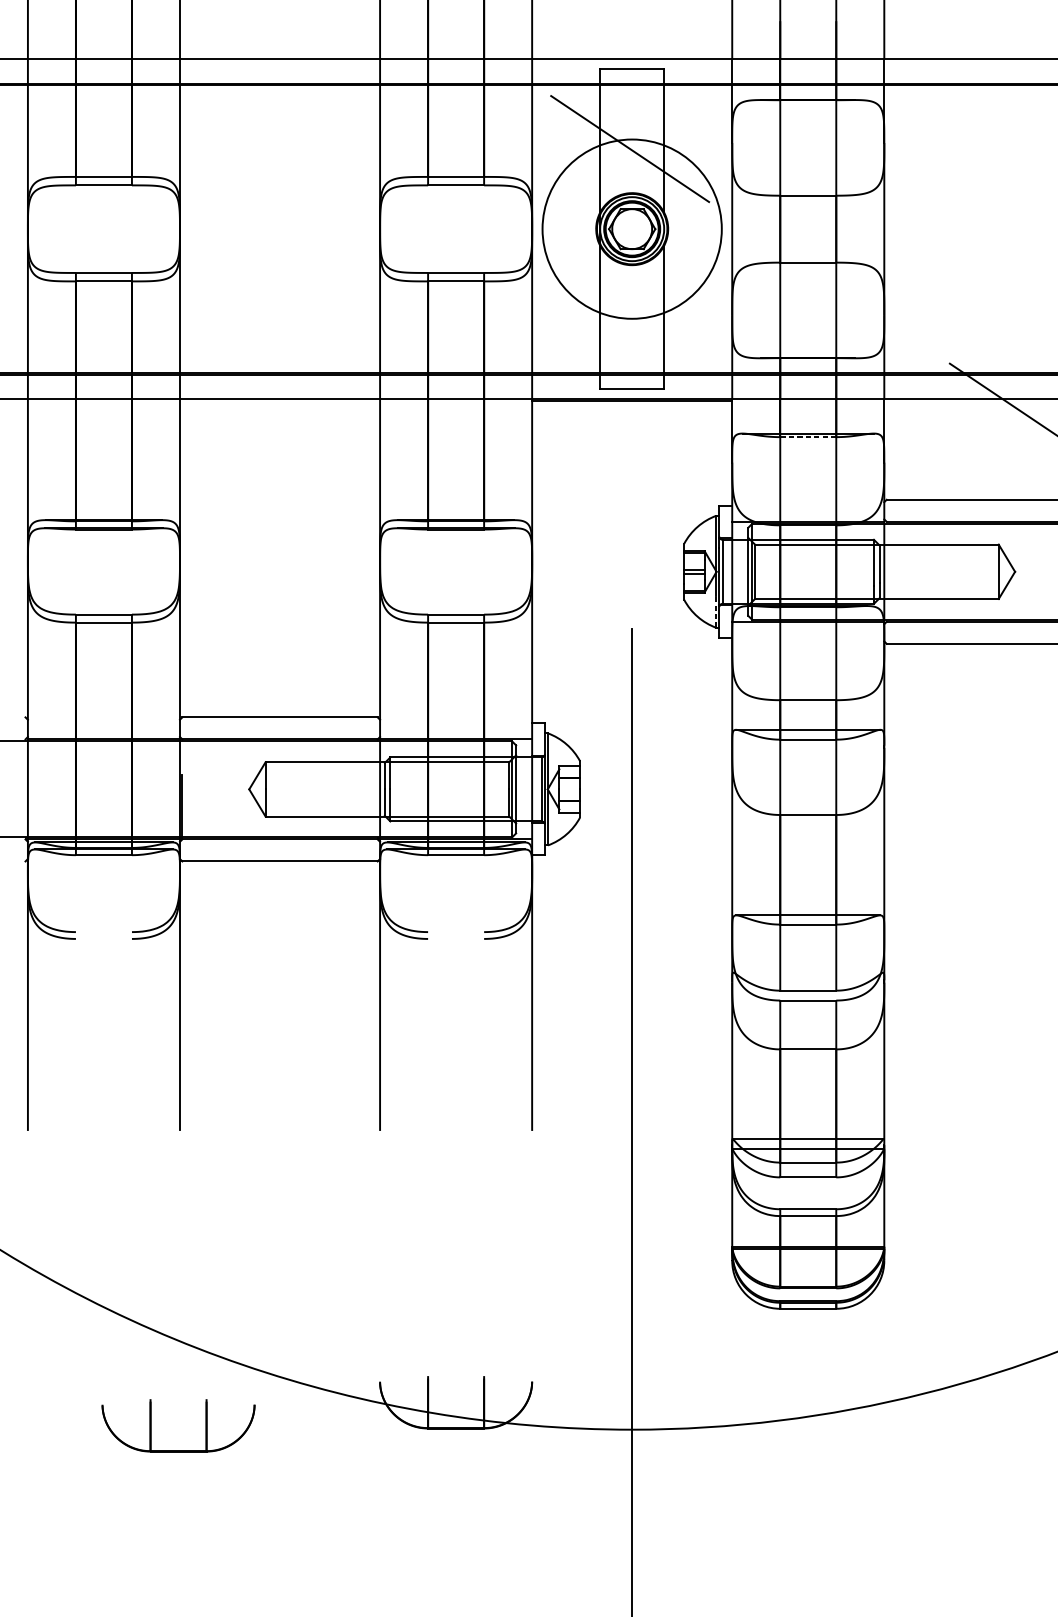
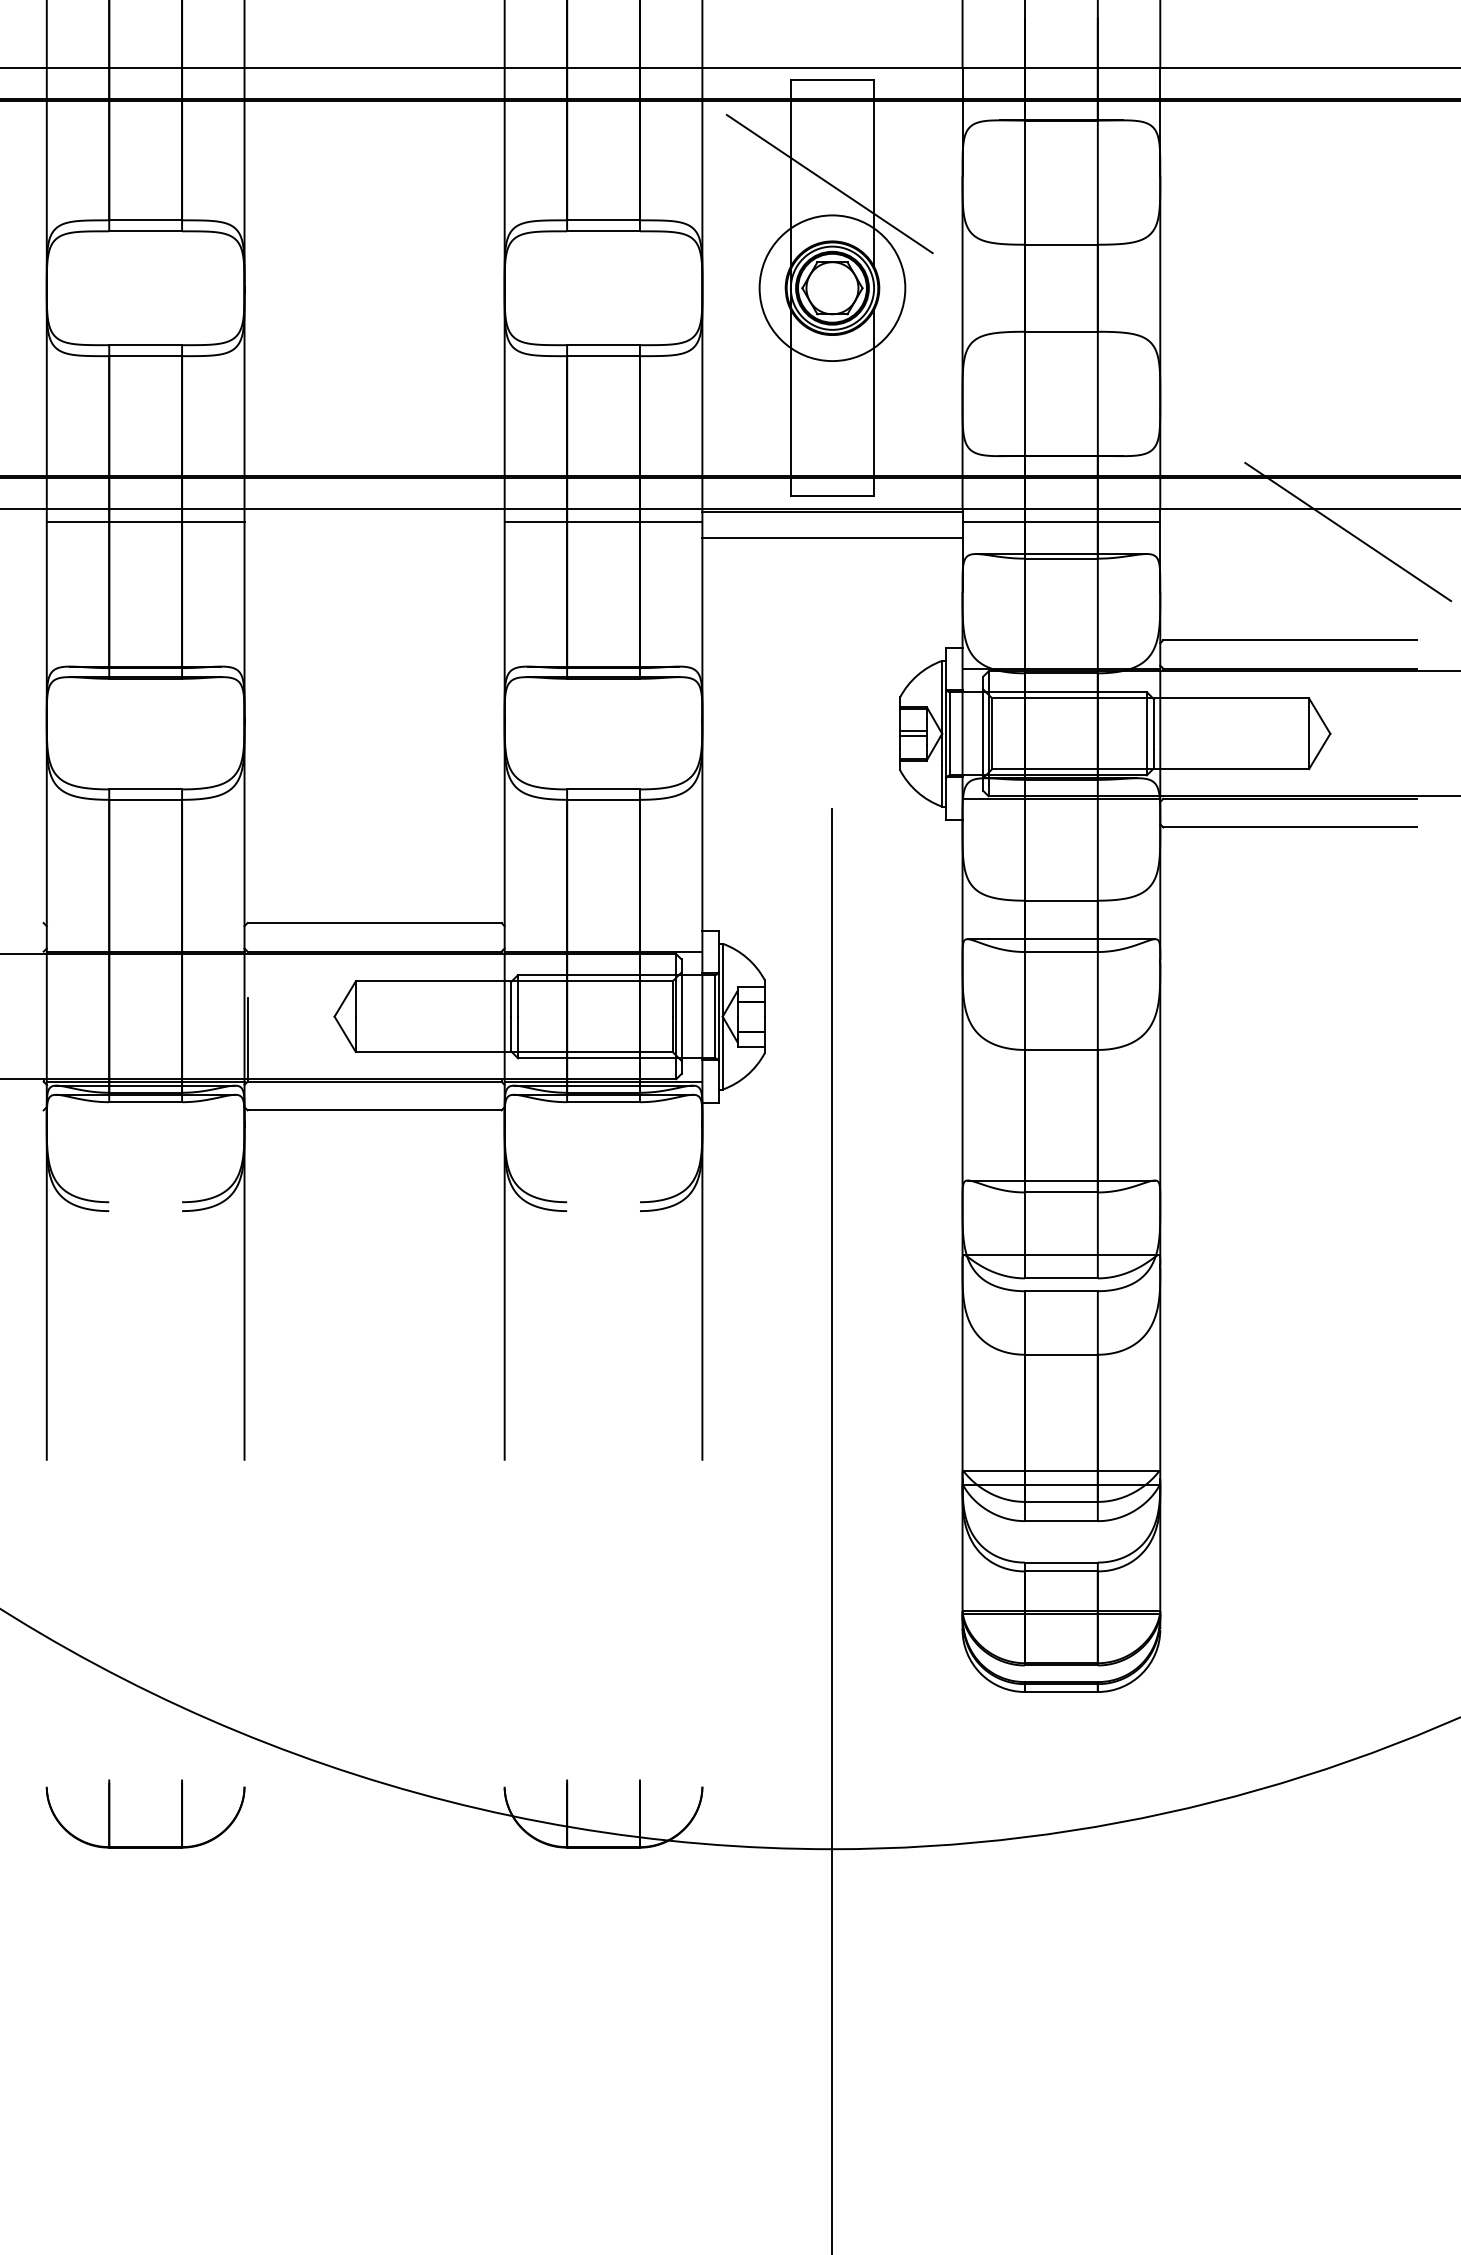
circle: (632, 229) -> (832, 288), size x0.62
line: (103, 409) -> (145, 522), added
line: (456, 409) -> (603, 522), added
line: (808, 409) -> (1061, 522), added
line: (632, 421) -> (832, 538), added
line: (808, 437) -> (1061, 558), dashed -> solid
line: (716, 611) -> (941, 785), dashed -> solid
line: (808, 972) -> (1061, 1254), added
part: (178, 1450) -> (145, 1846), moved

